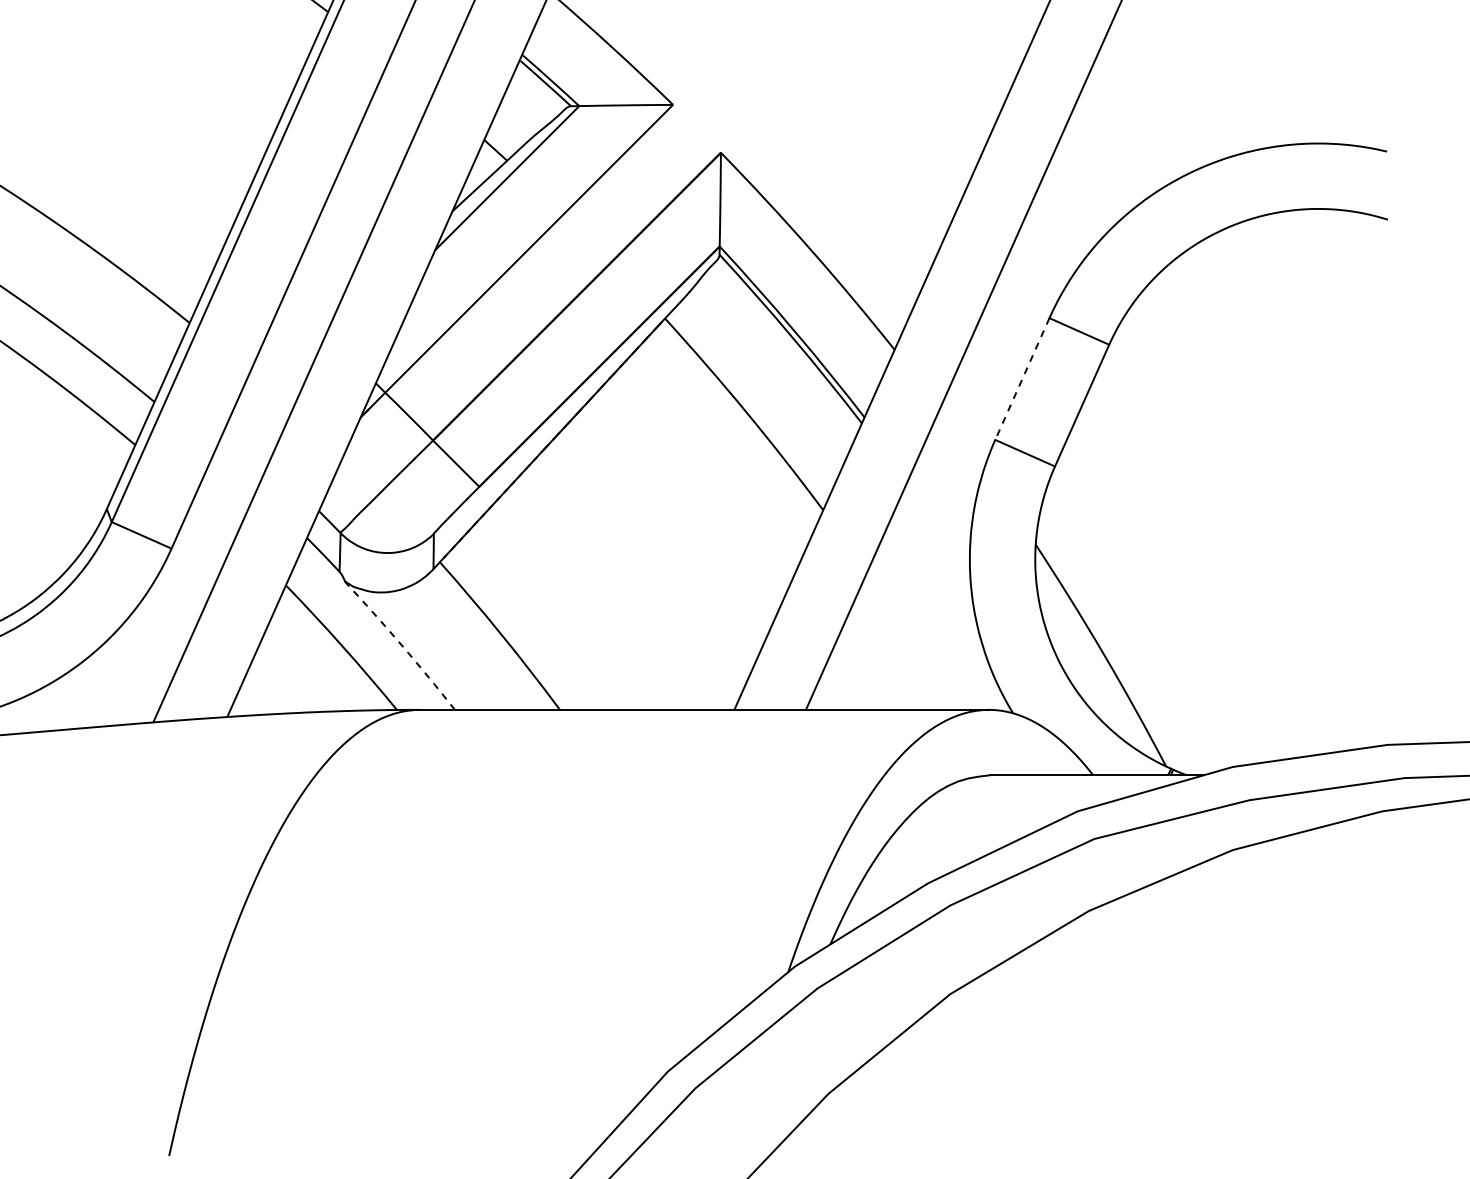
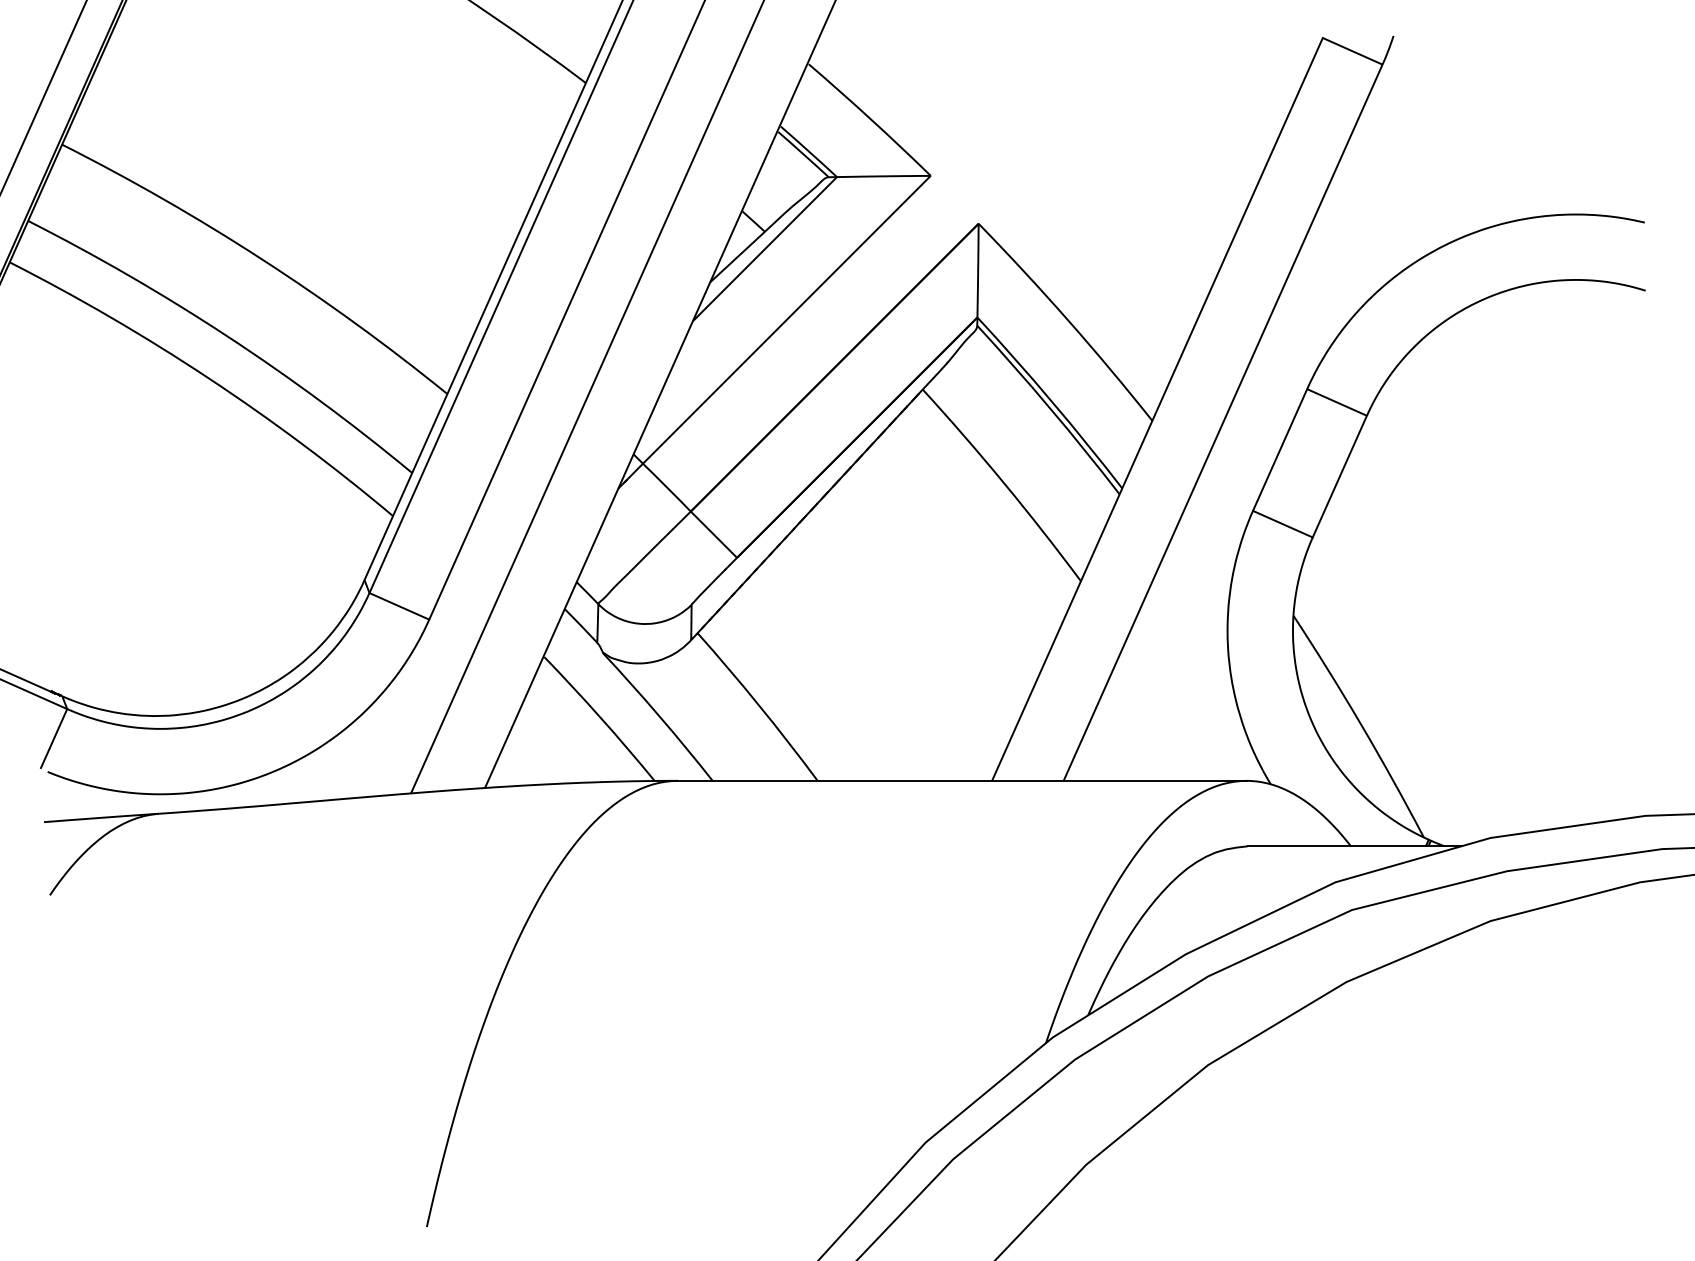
line: (1022, 379) -> (1280, 450), dashed -> solid
line: (401, 645) -> (659, 716), dashed -> solid

